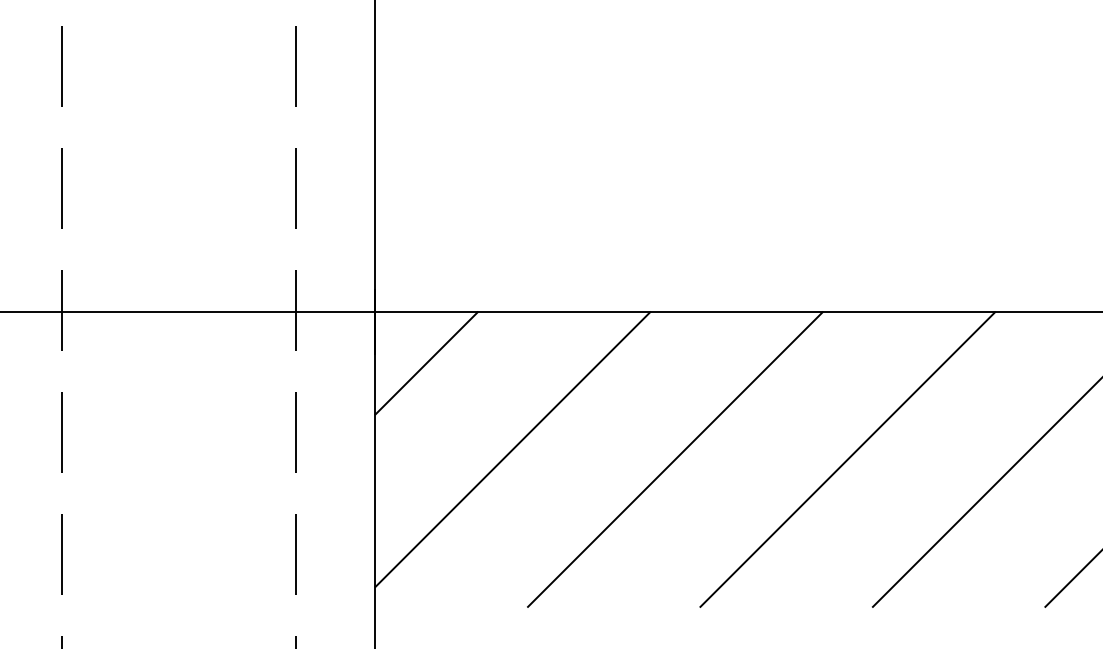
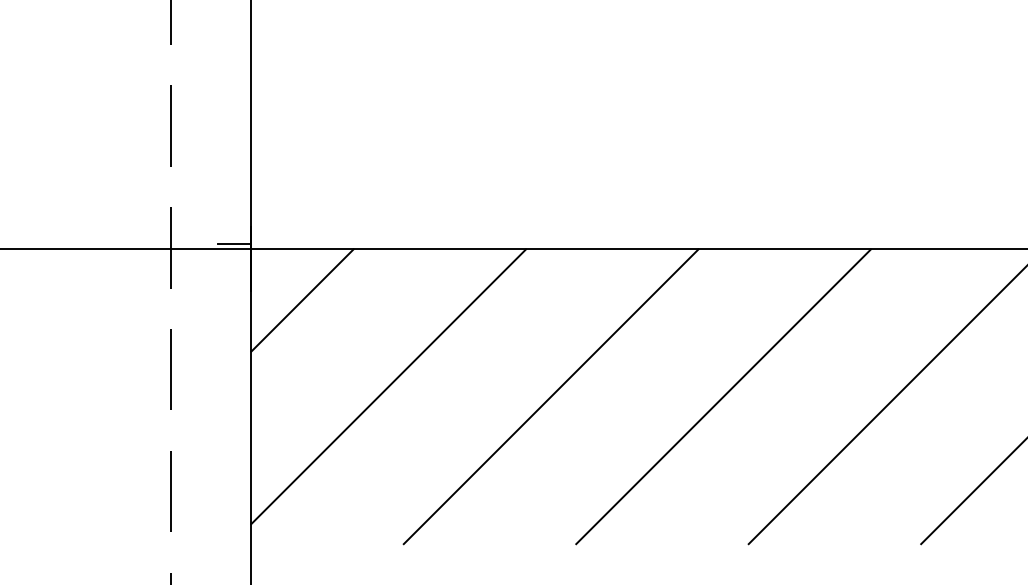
line: (358, 306) -> (234, 243), added

